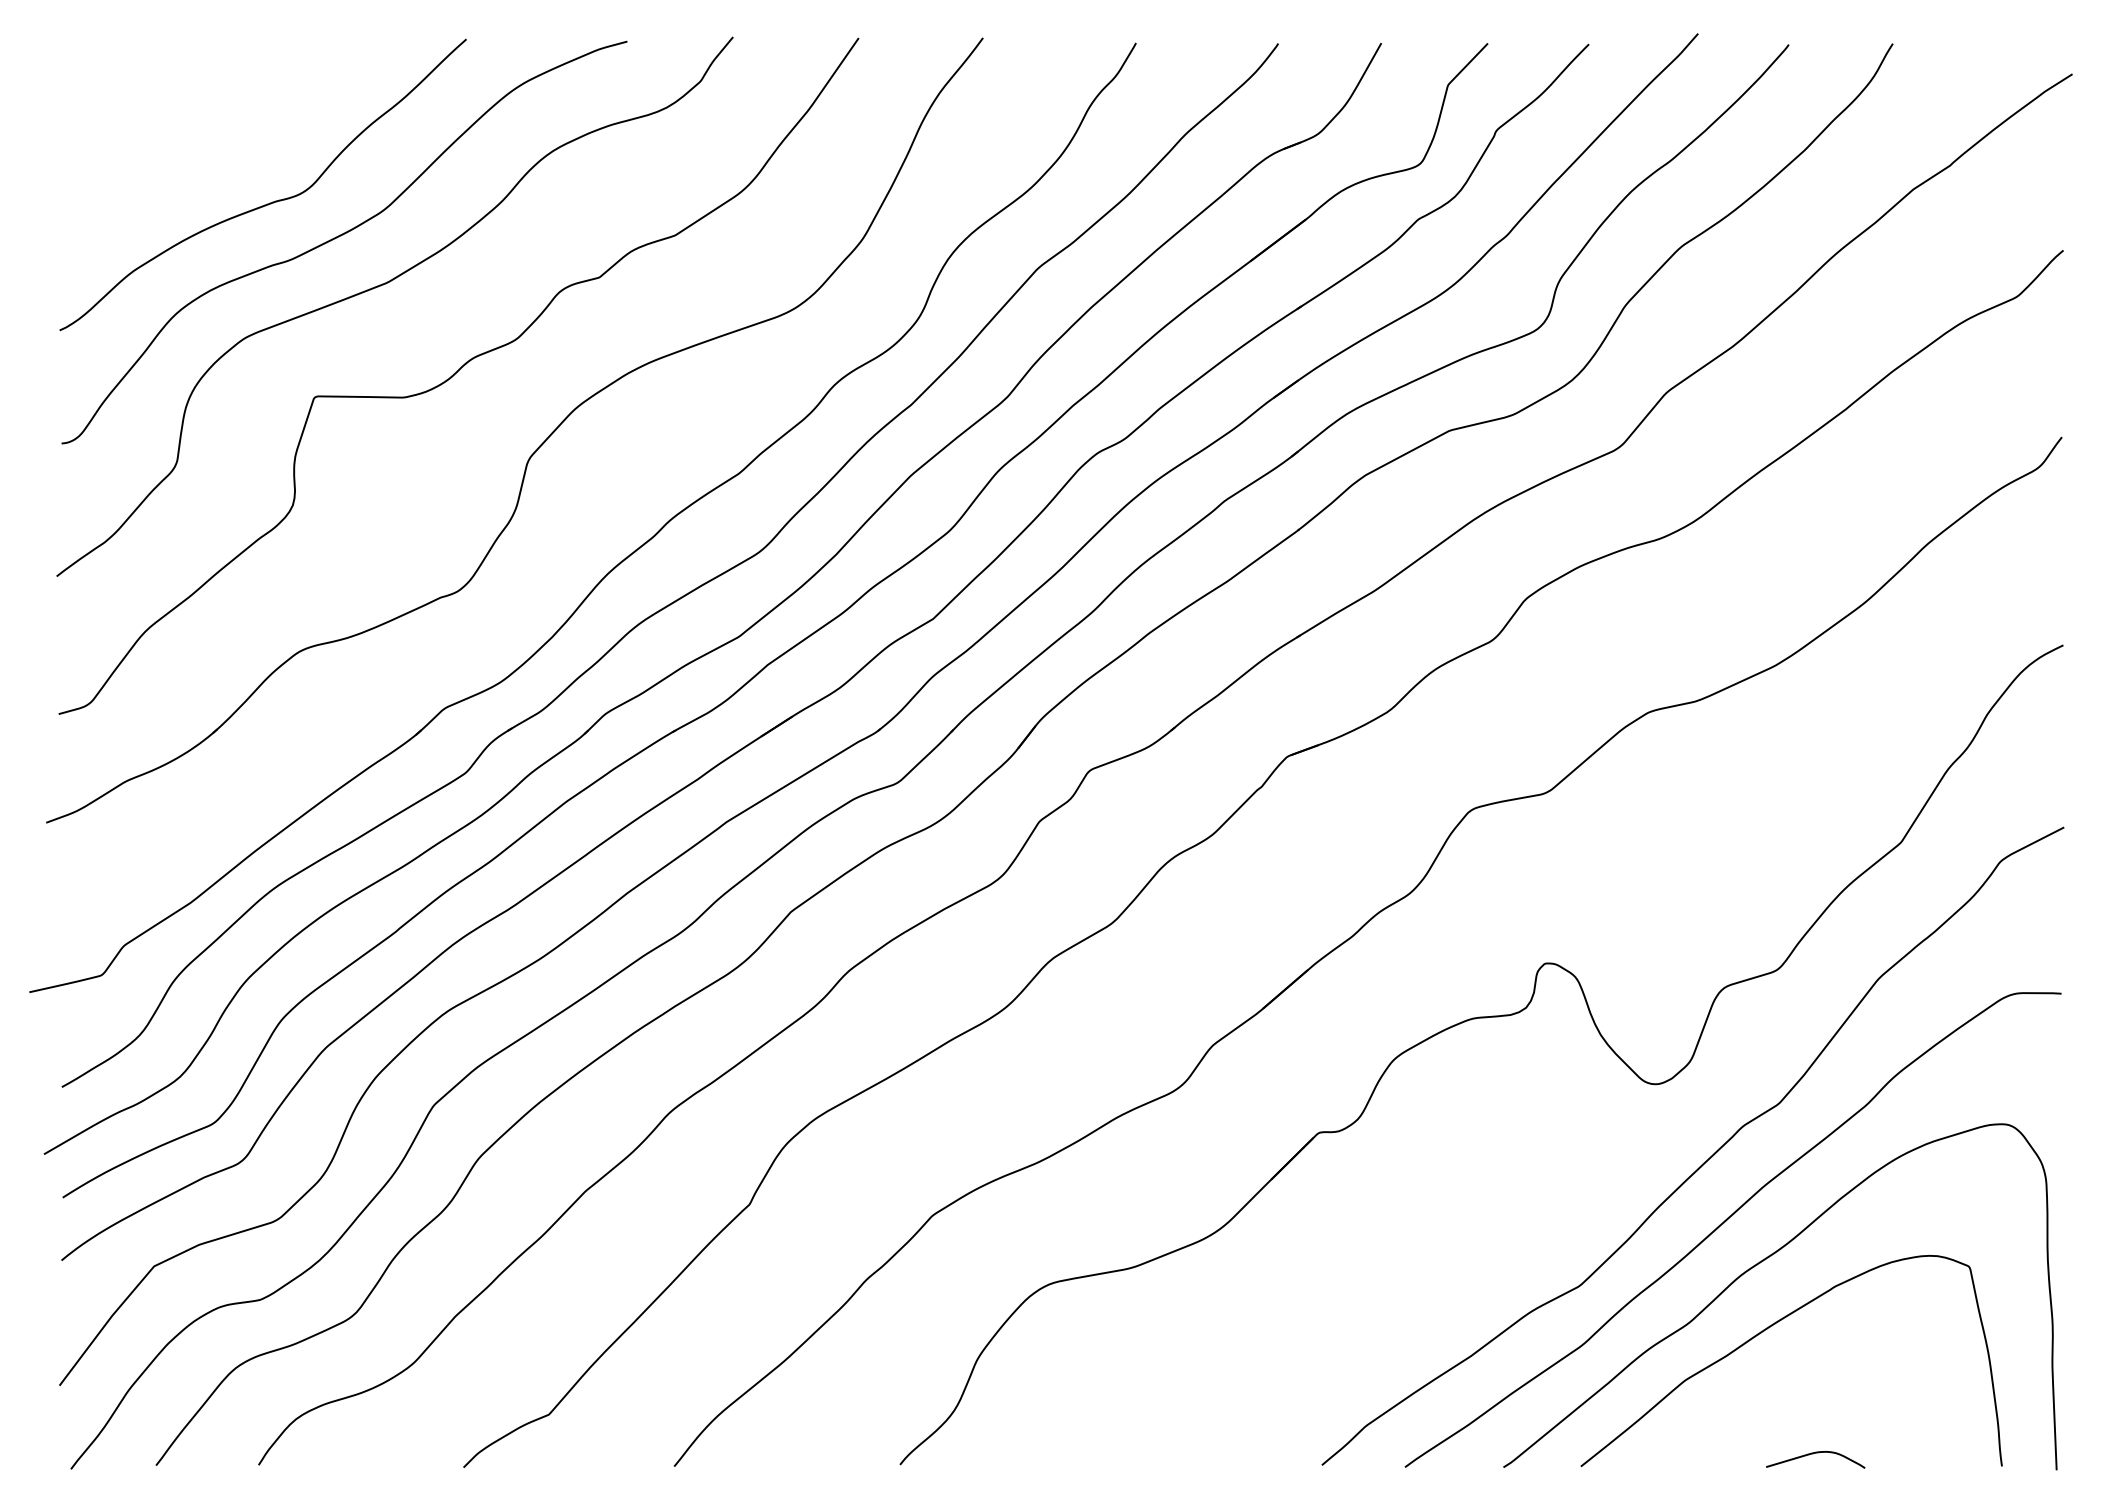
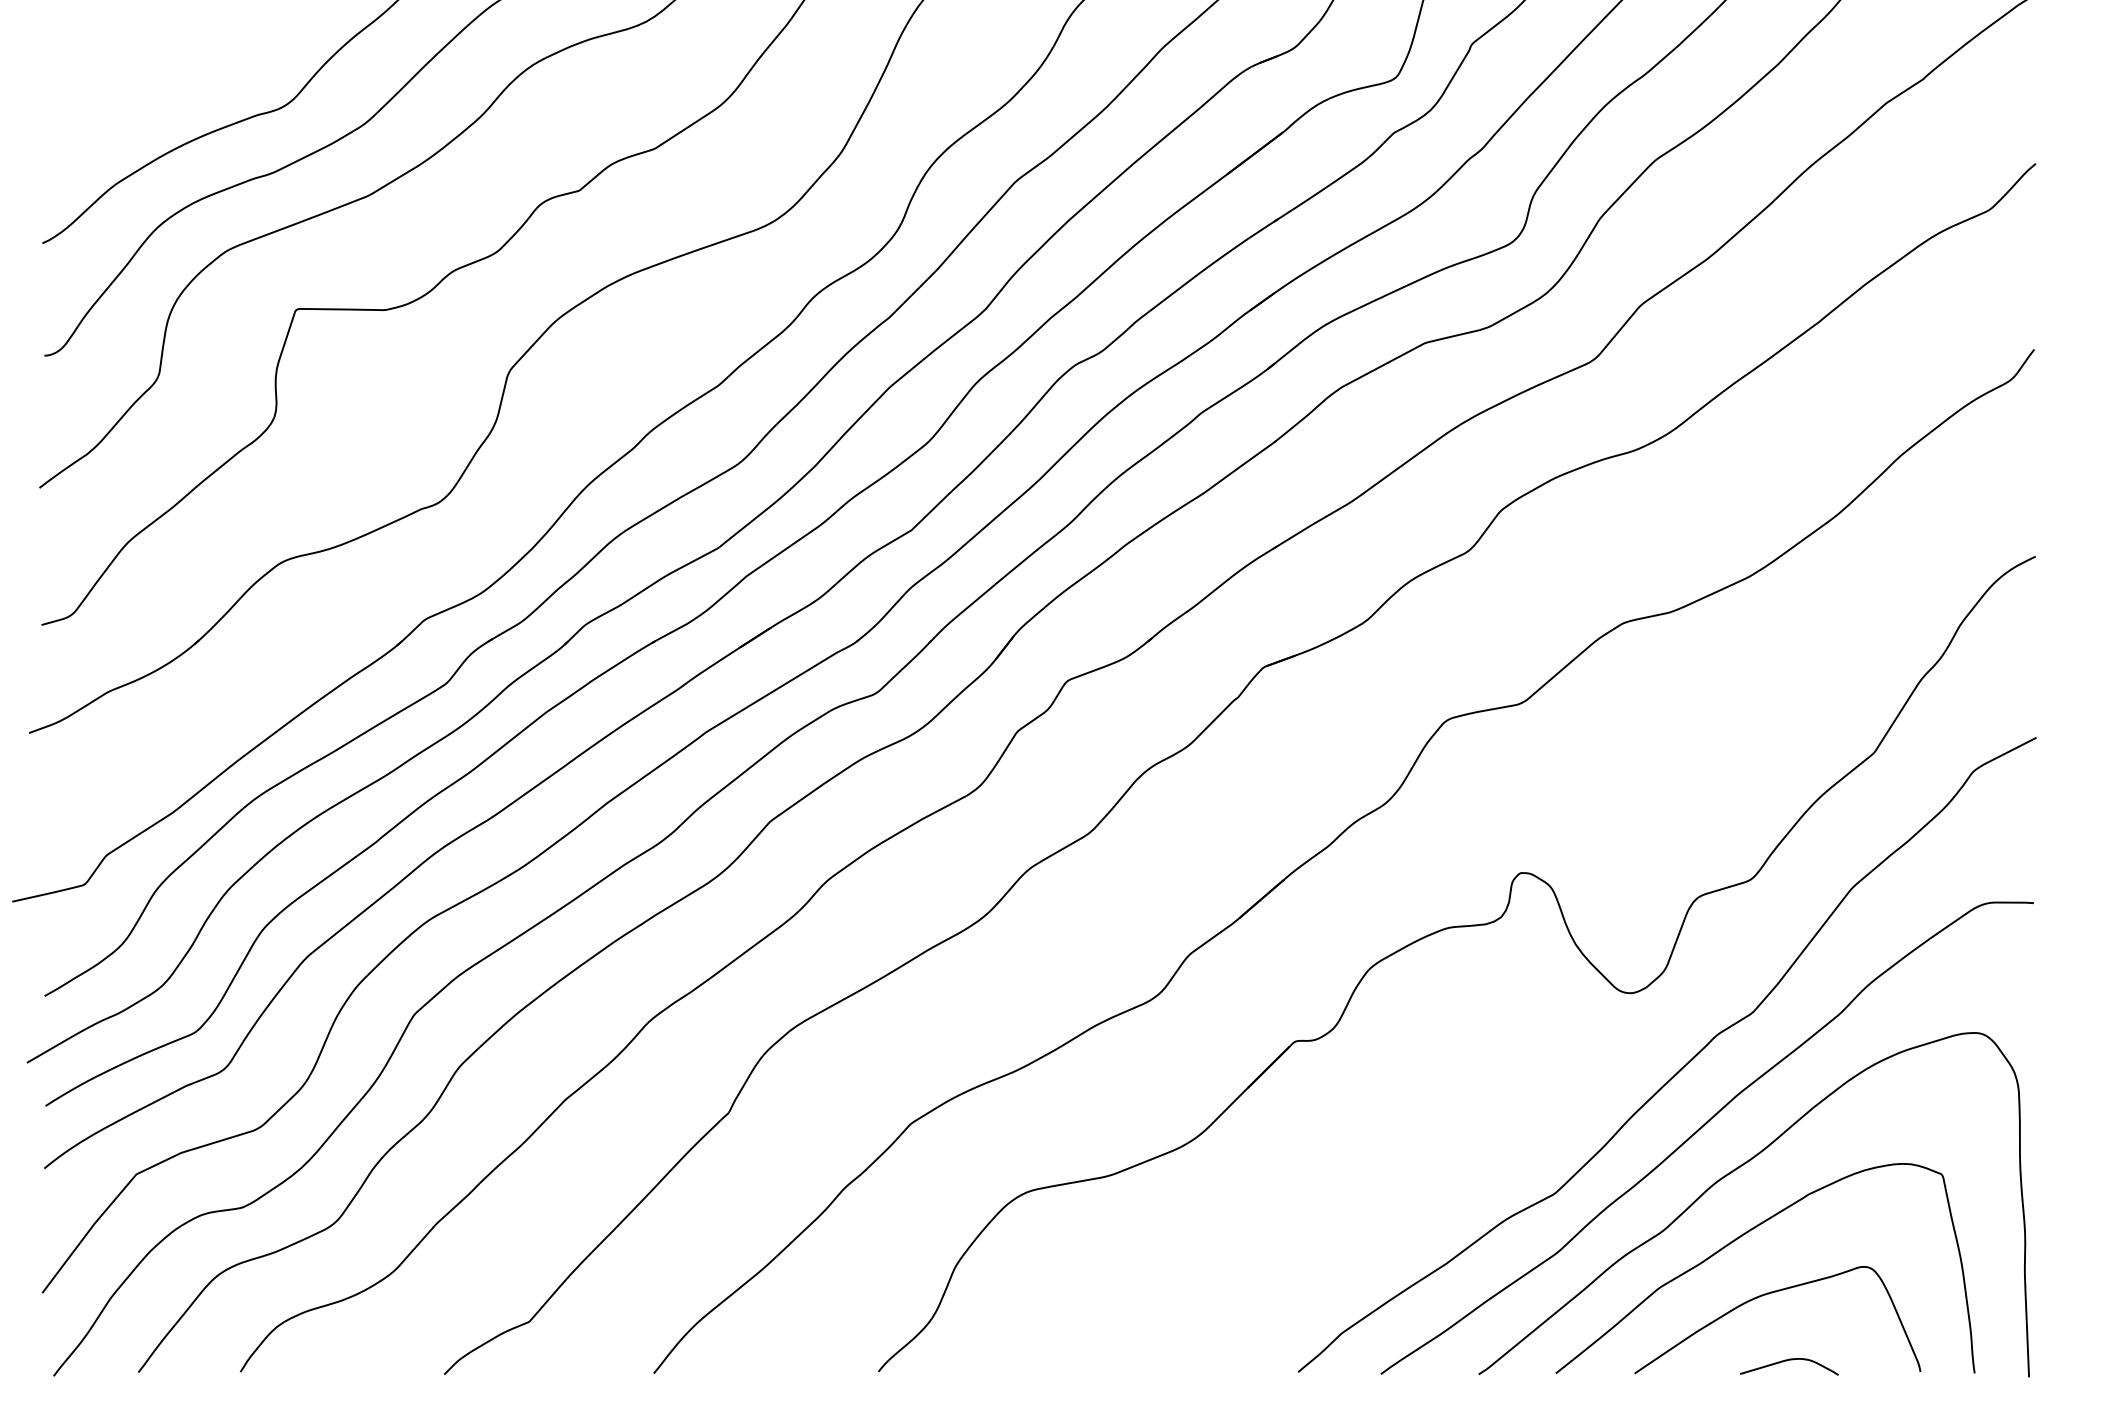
curve: (1797, 1386) -> (1771, 1293), added

